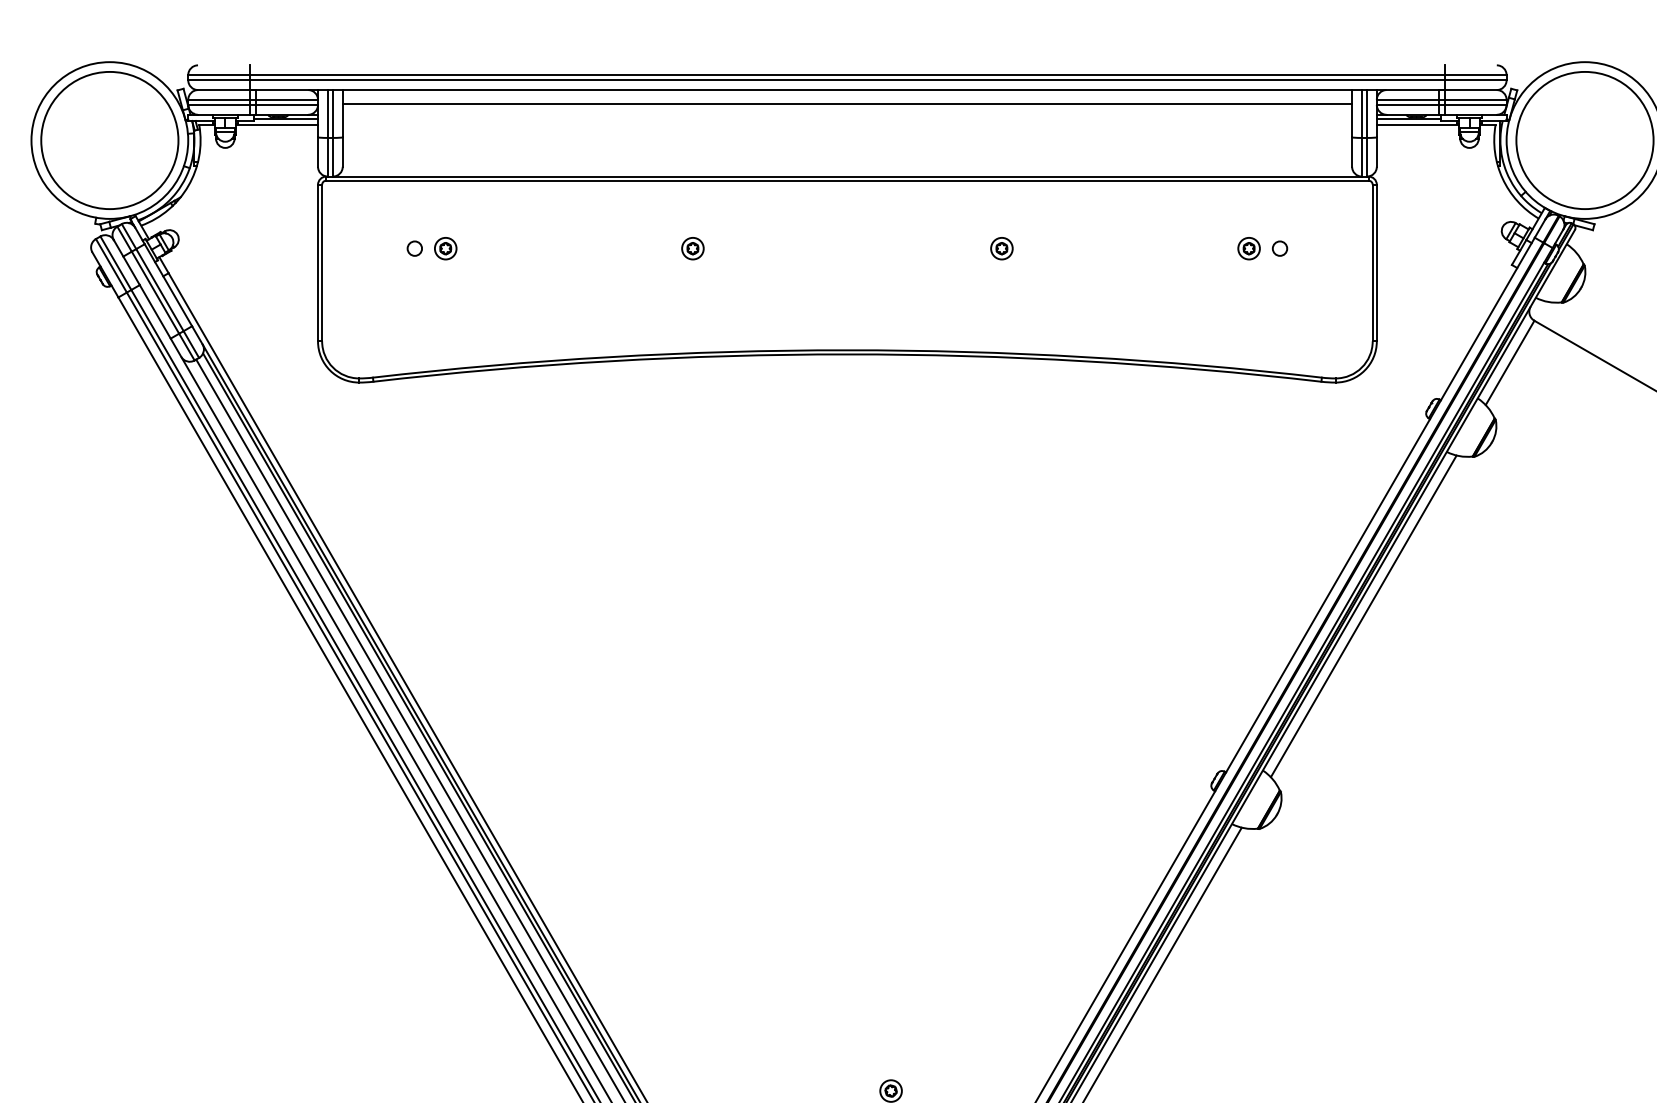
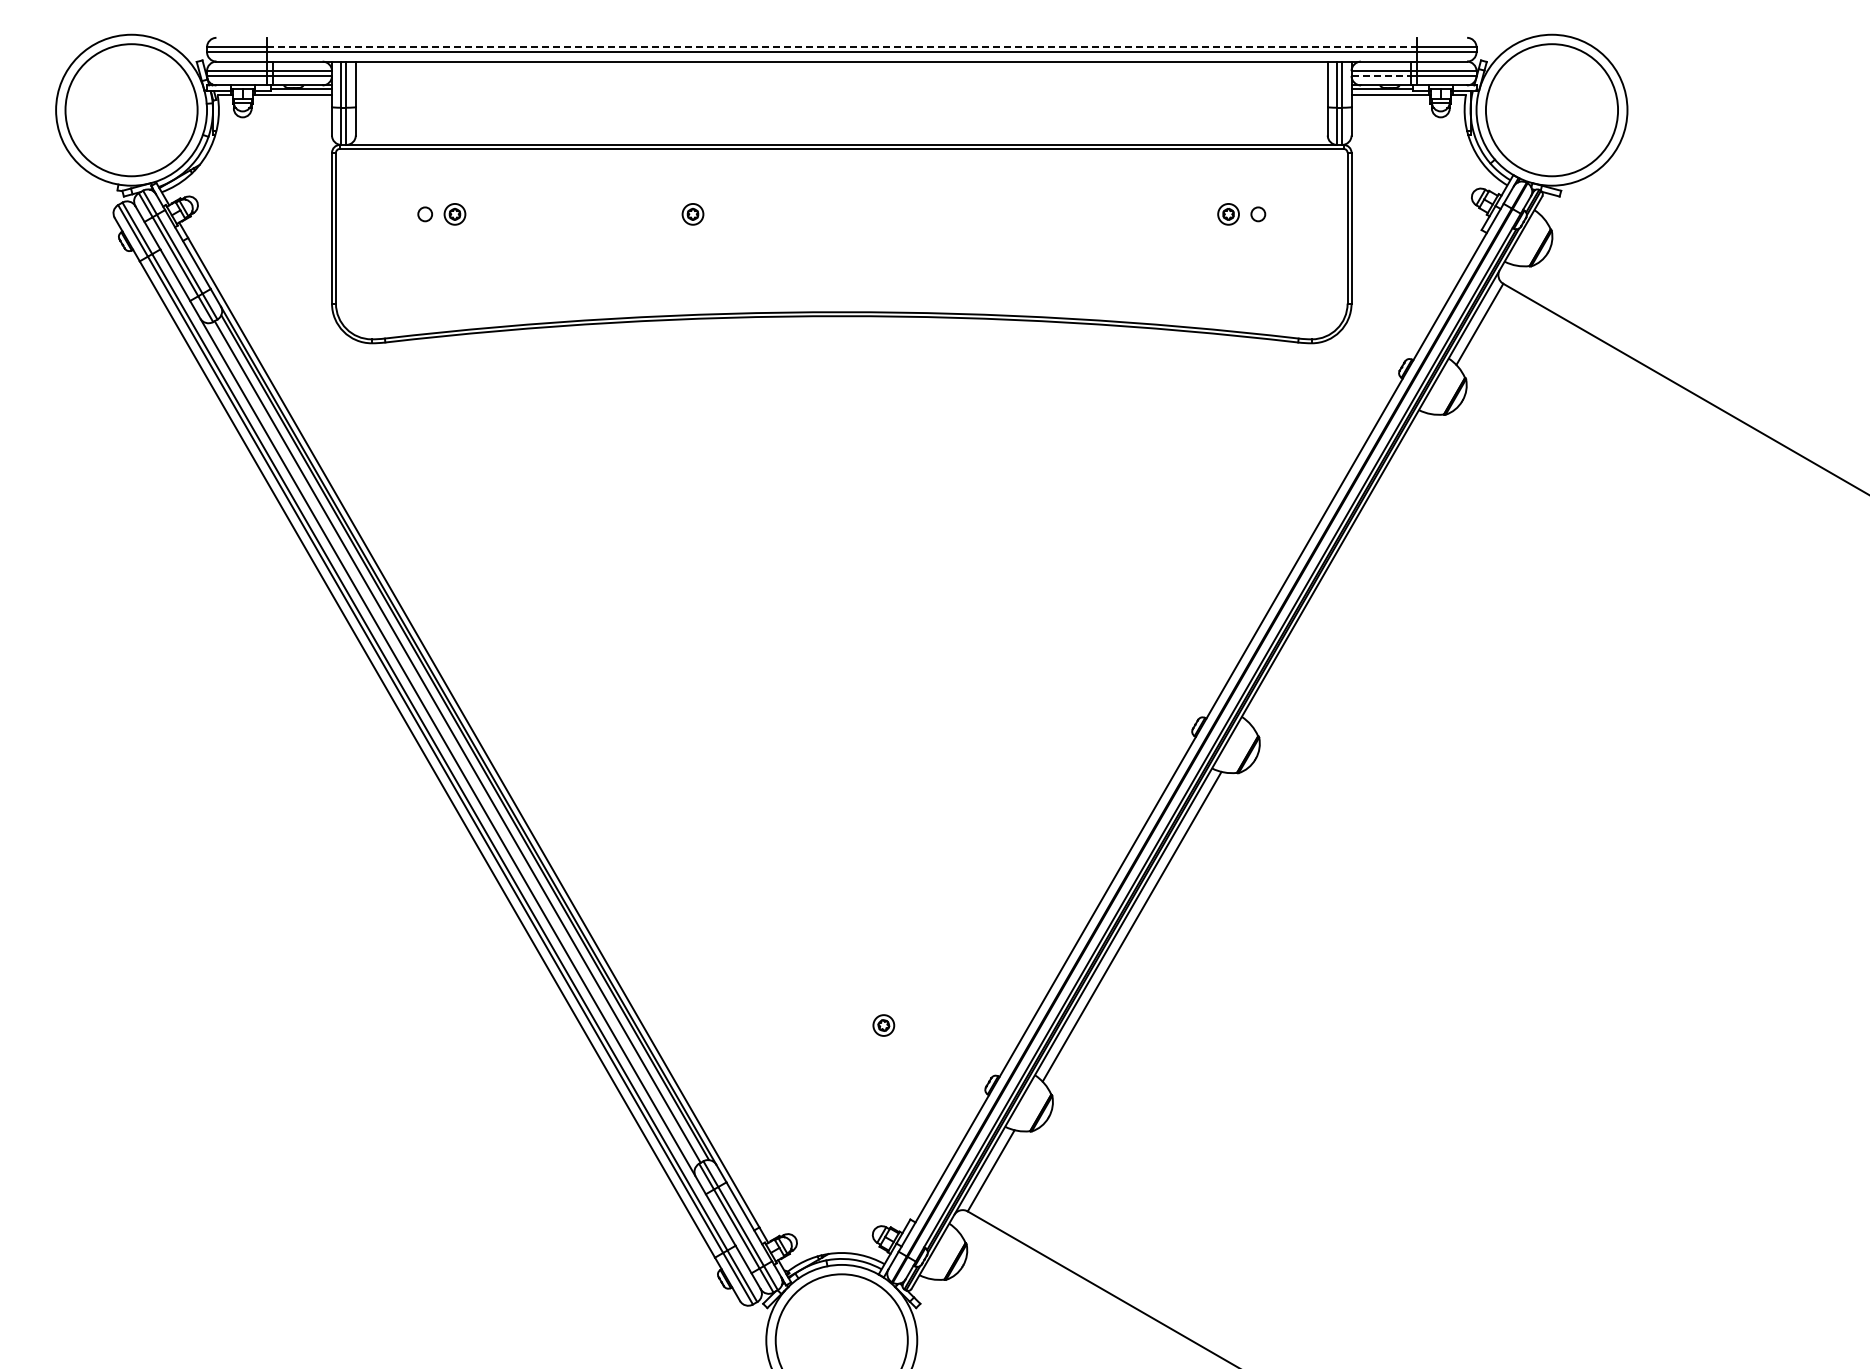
line: (848, 75) -> (842, 47), solid -> dashed
line: (847, 104) -> (841, 75), removed
line: (1407, 105) -> (1381, 76), solid -> dashed
part: (1001, 248) -> (990, 214), removed
line: (1363, 616) -> (1338, 568), removed

